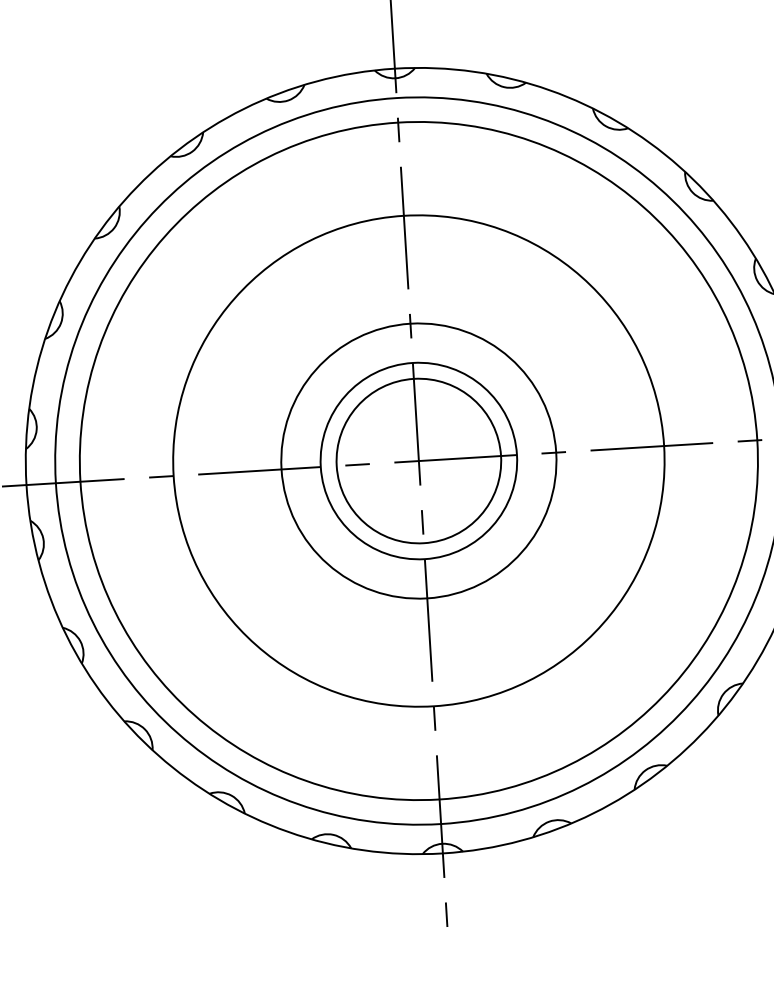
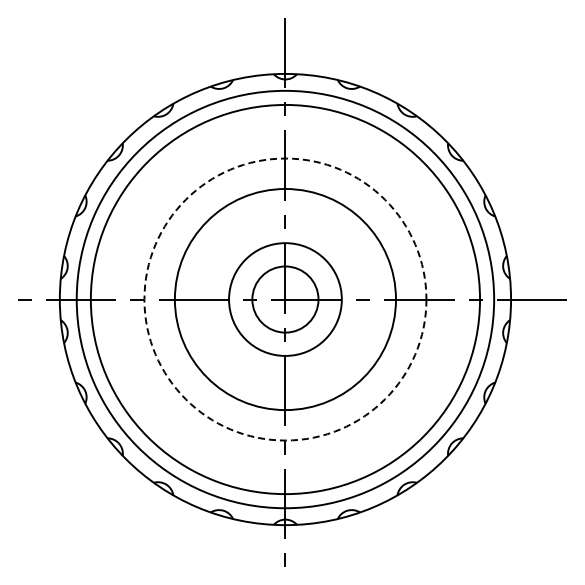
circle: (418, 460) -> (285, 299), size x0.7
circle: (418, 460) -> (285, 299), size x1.4
circle: (418, 460) -> (285, 299), solid -> dashed

